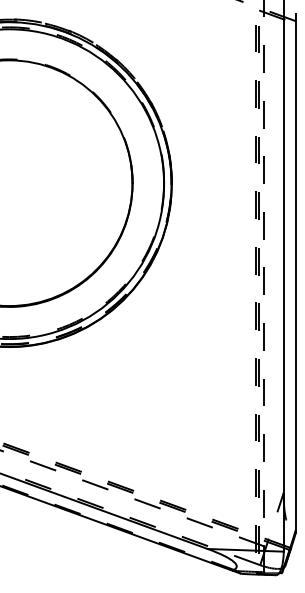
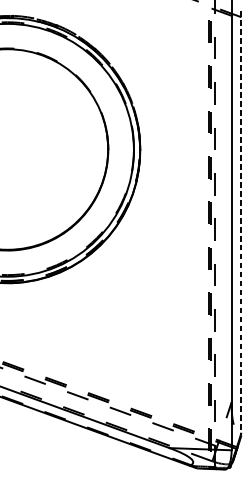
line: (295, 273) -> (241, 223), solid -> dashed

